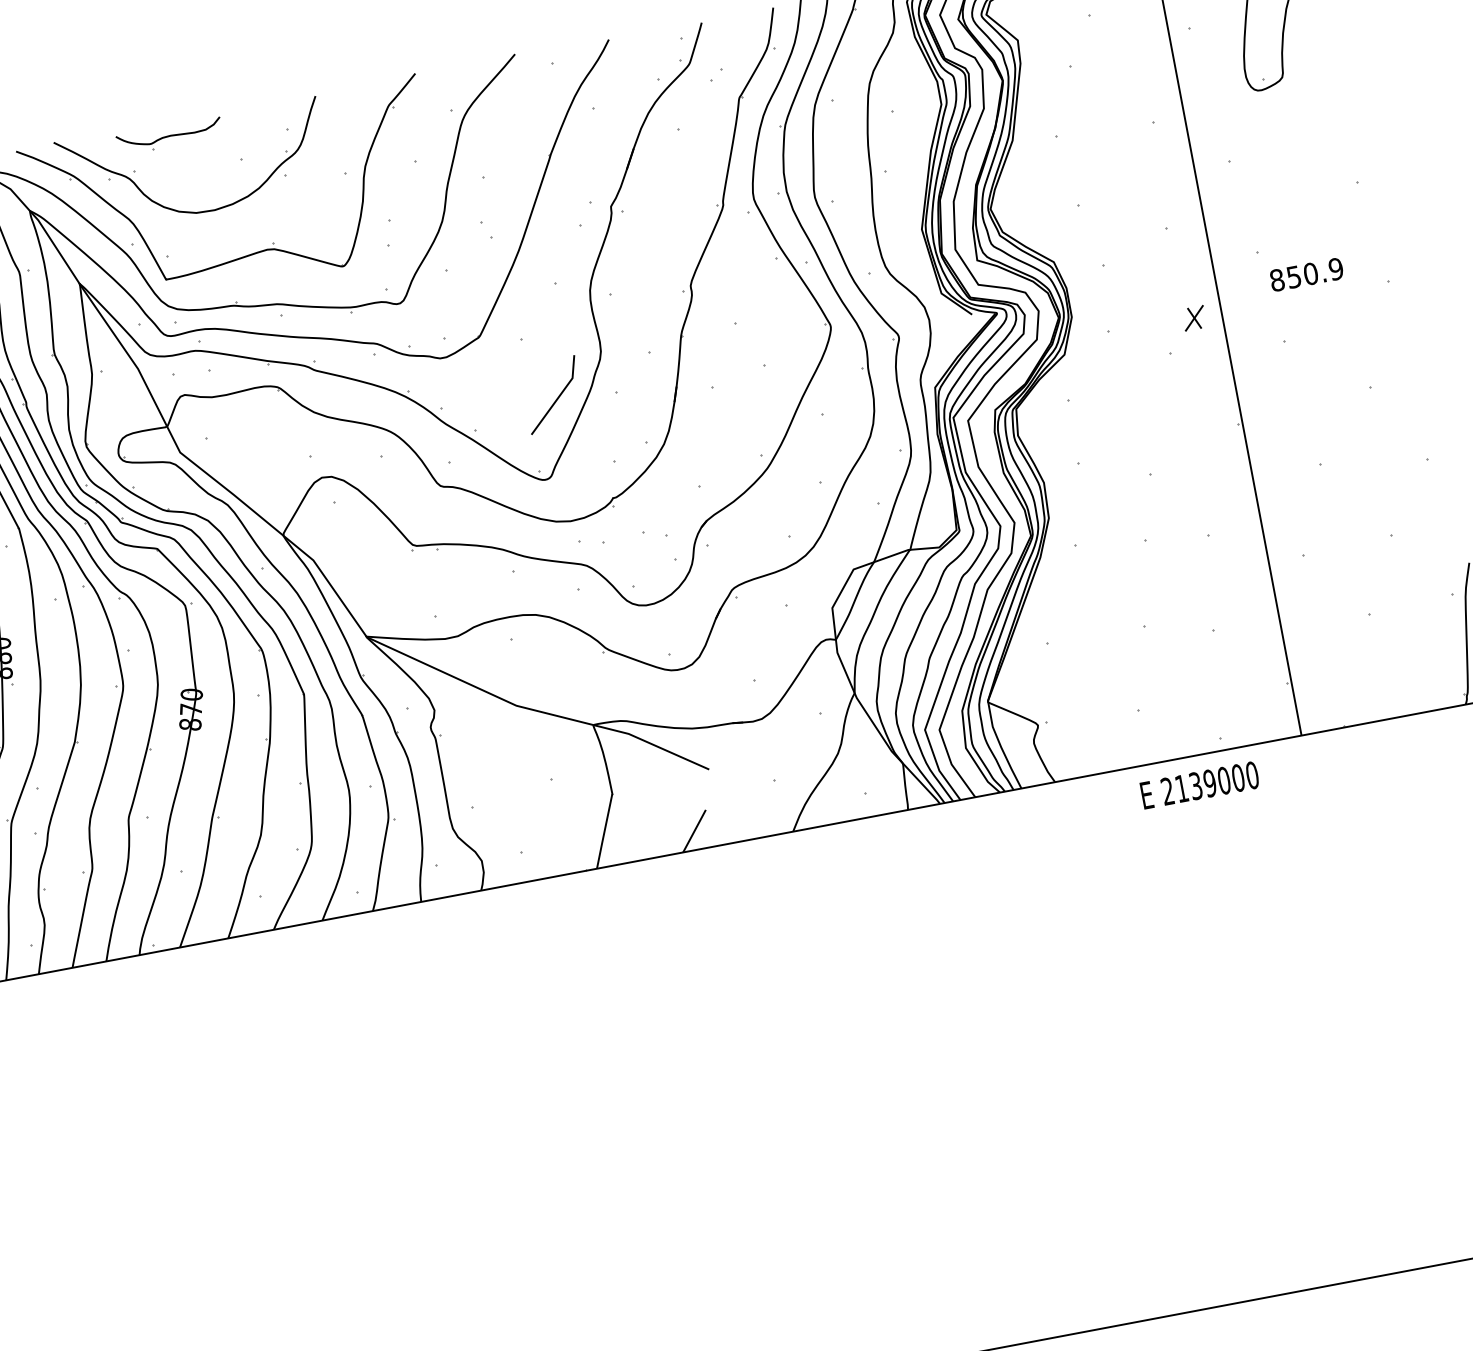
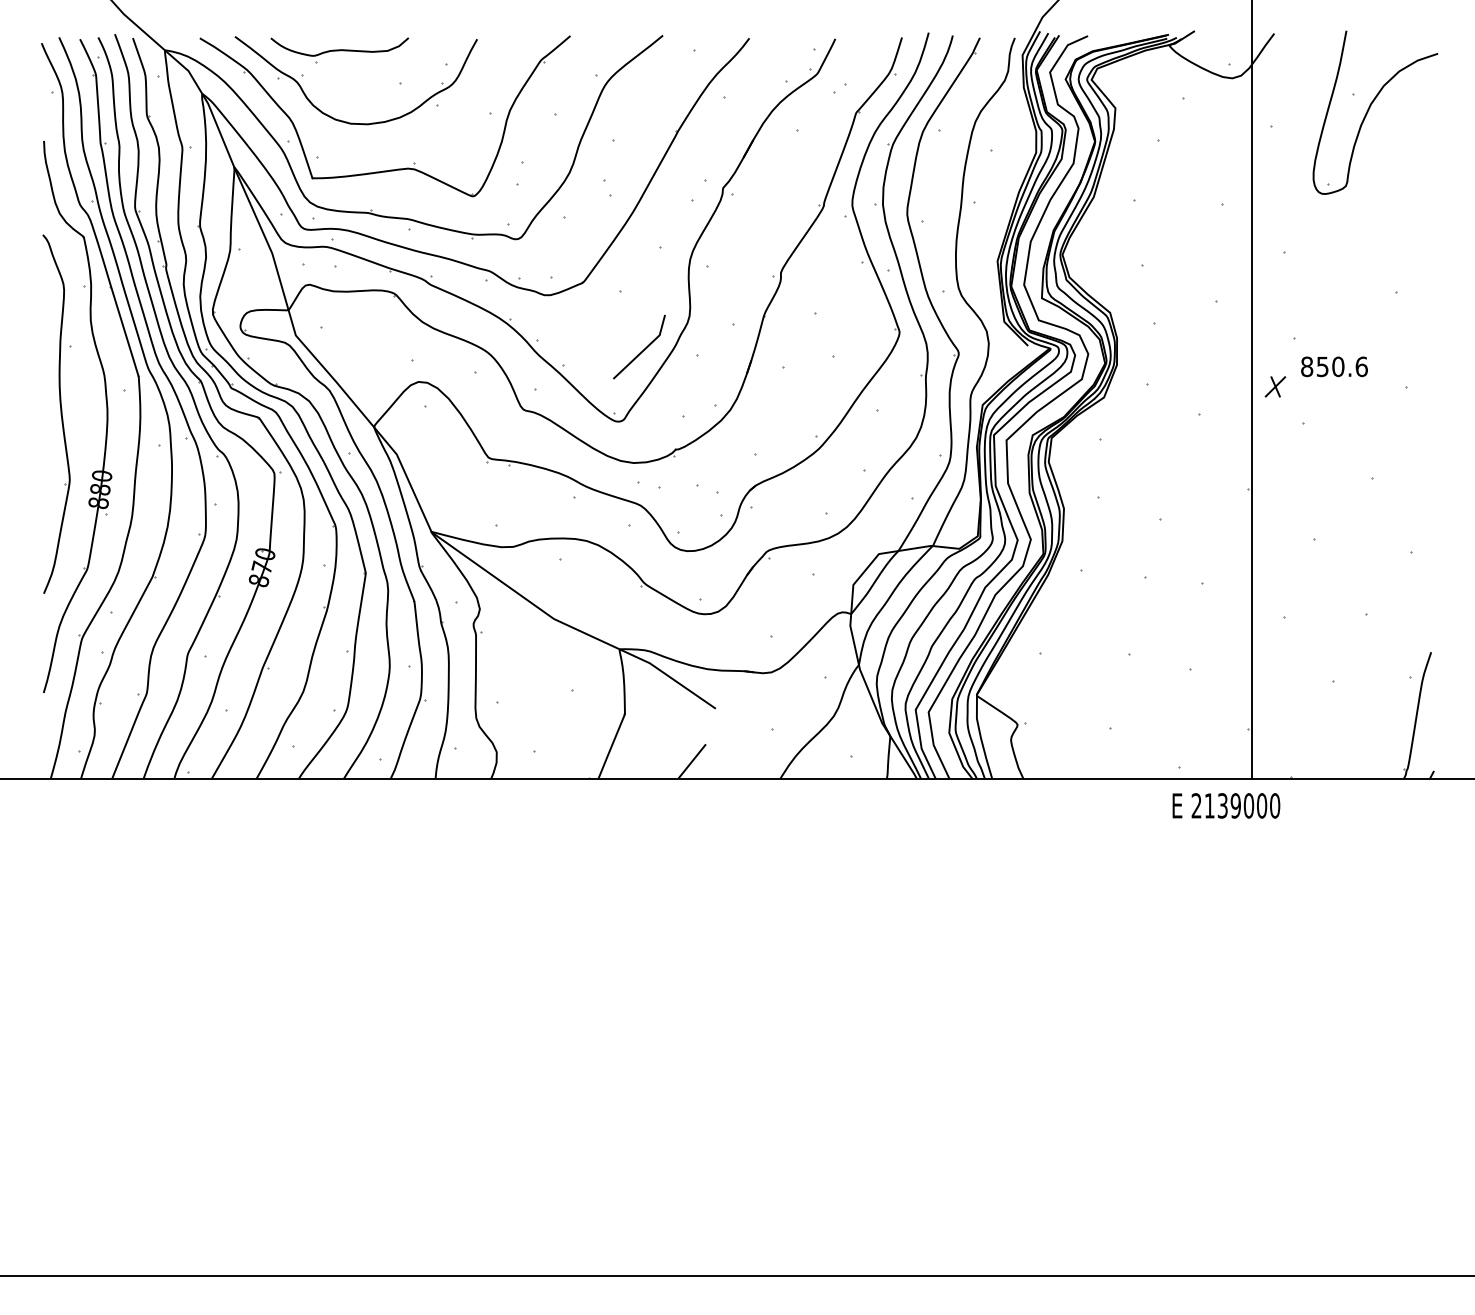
part: (169, 136) -> (339, 50), size x1.43
text: (1335, 268) -> (1361, 366), 850.9 -> 850.6
part: (1194, 317) -> (1275, 386), moved
text: (1199, 784) -> (1226, 805), moved

